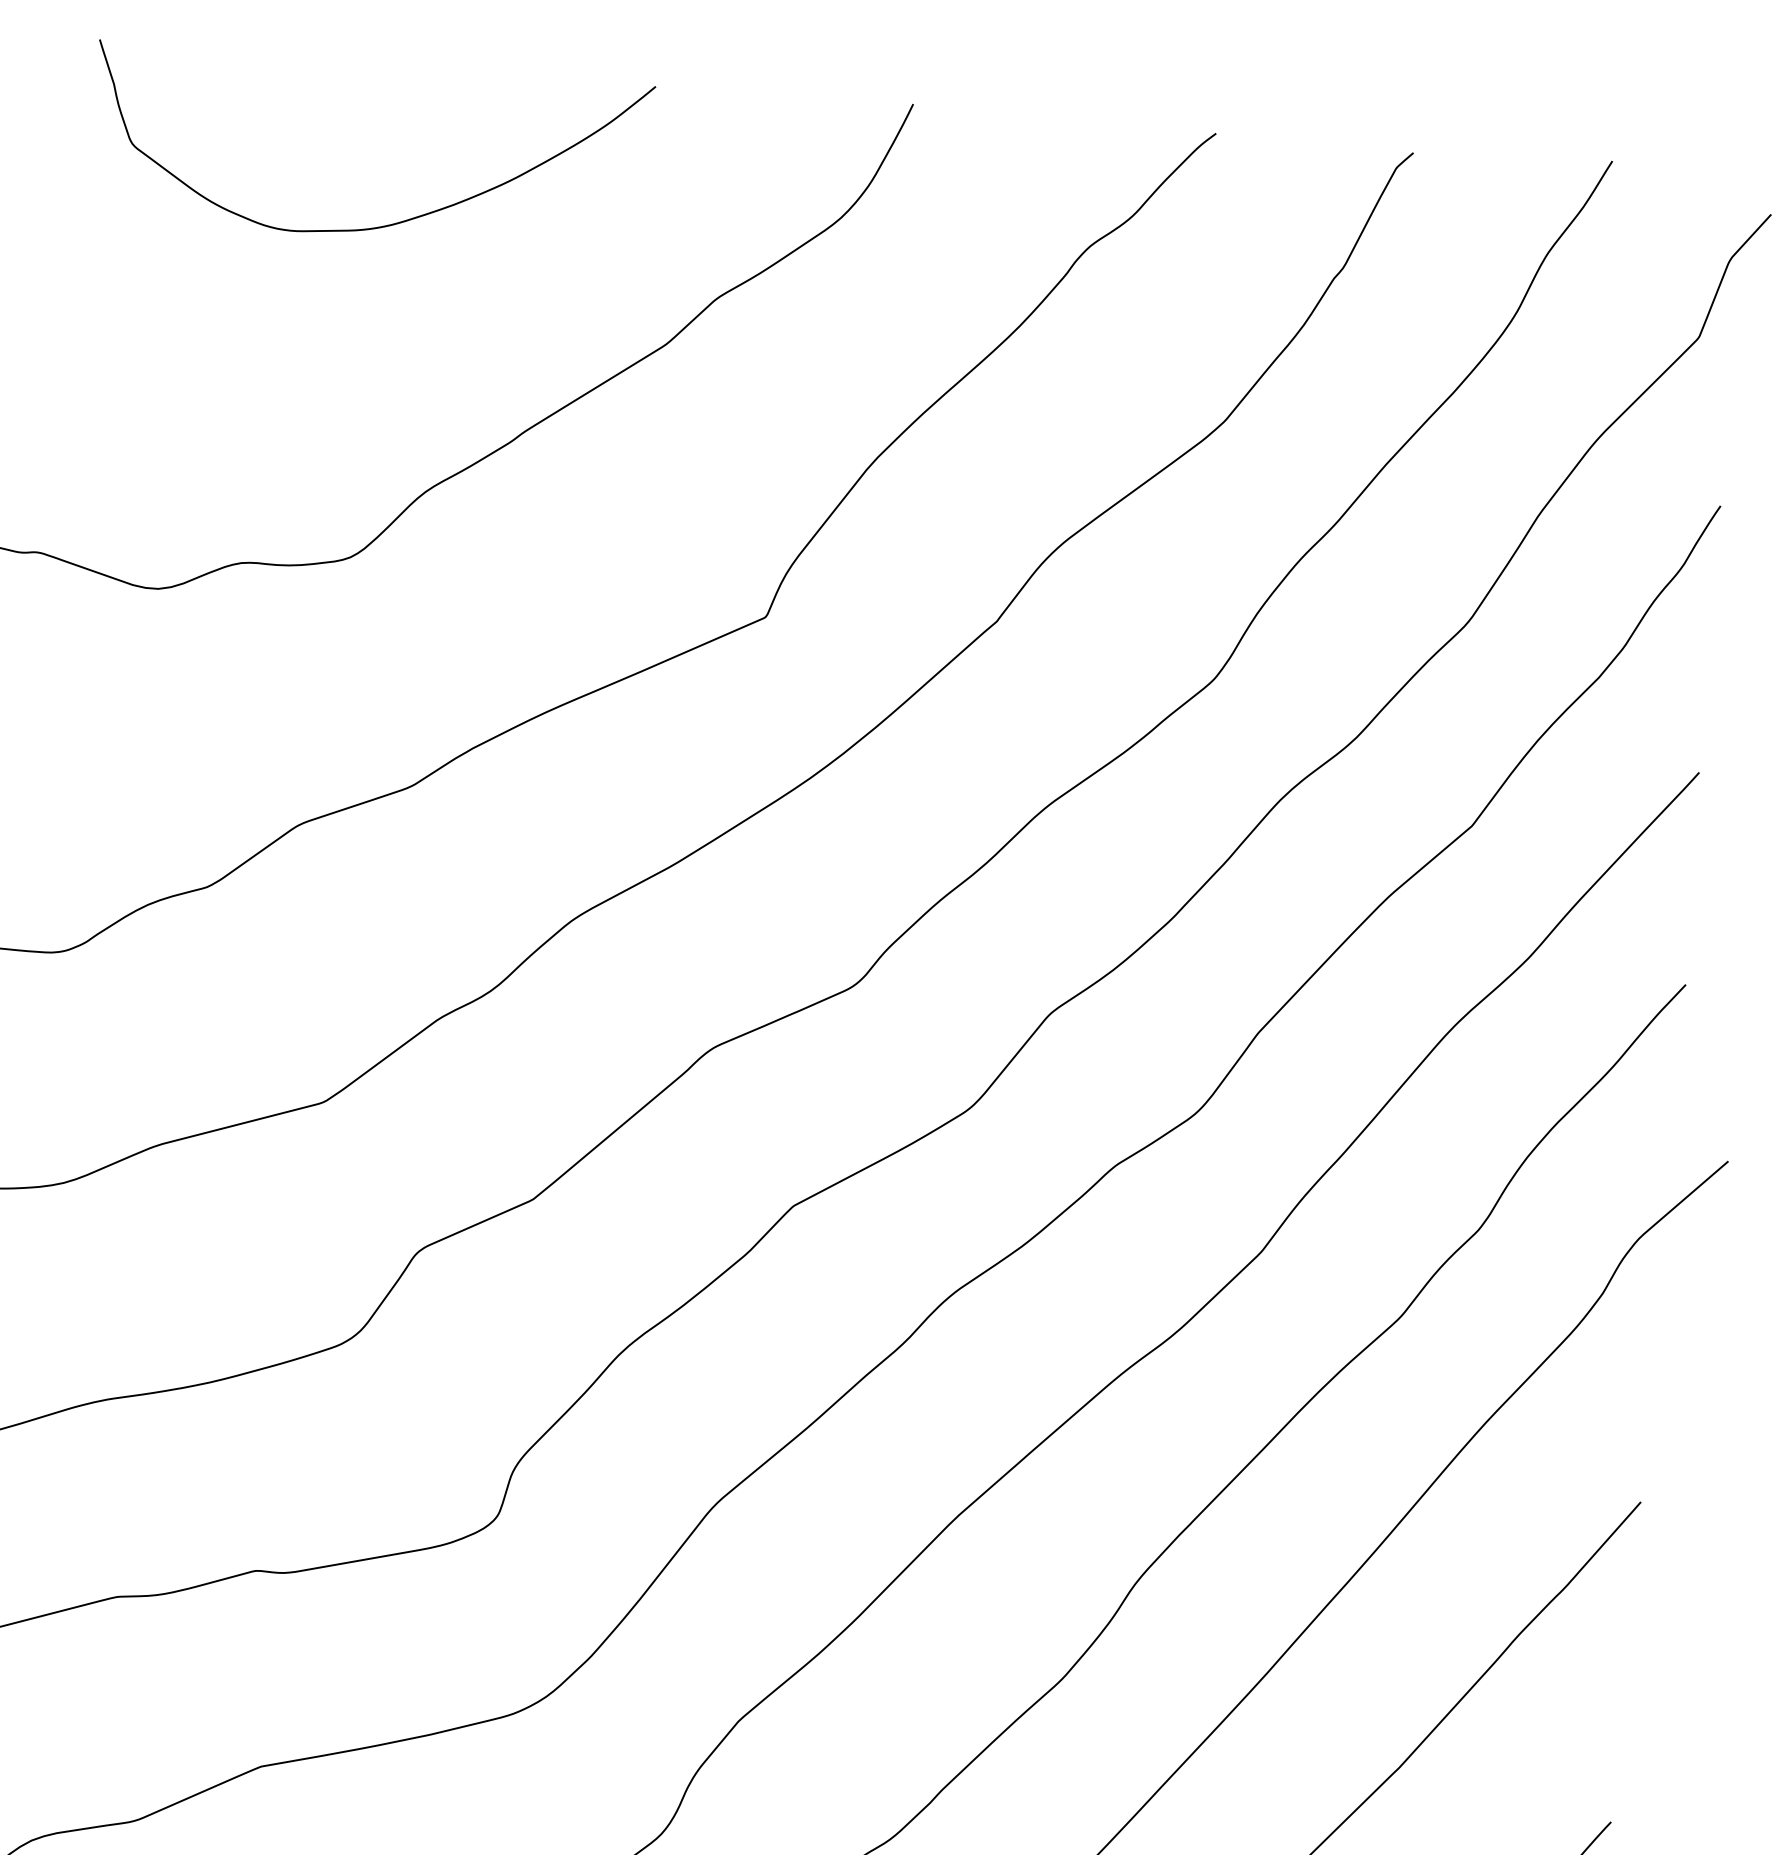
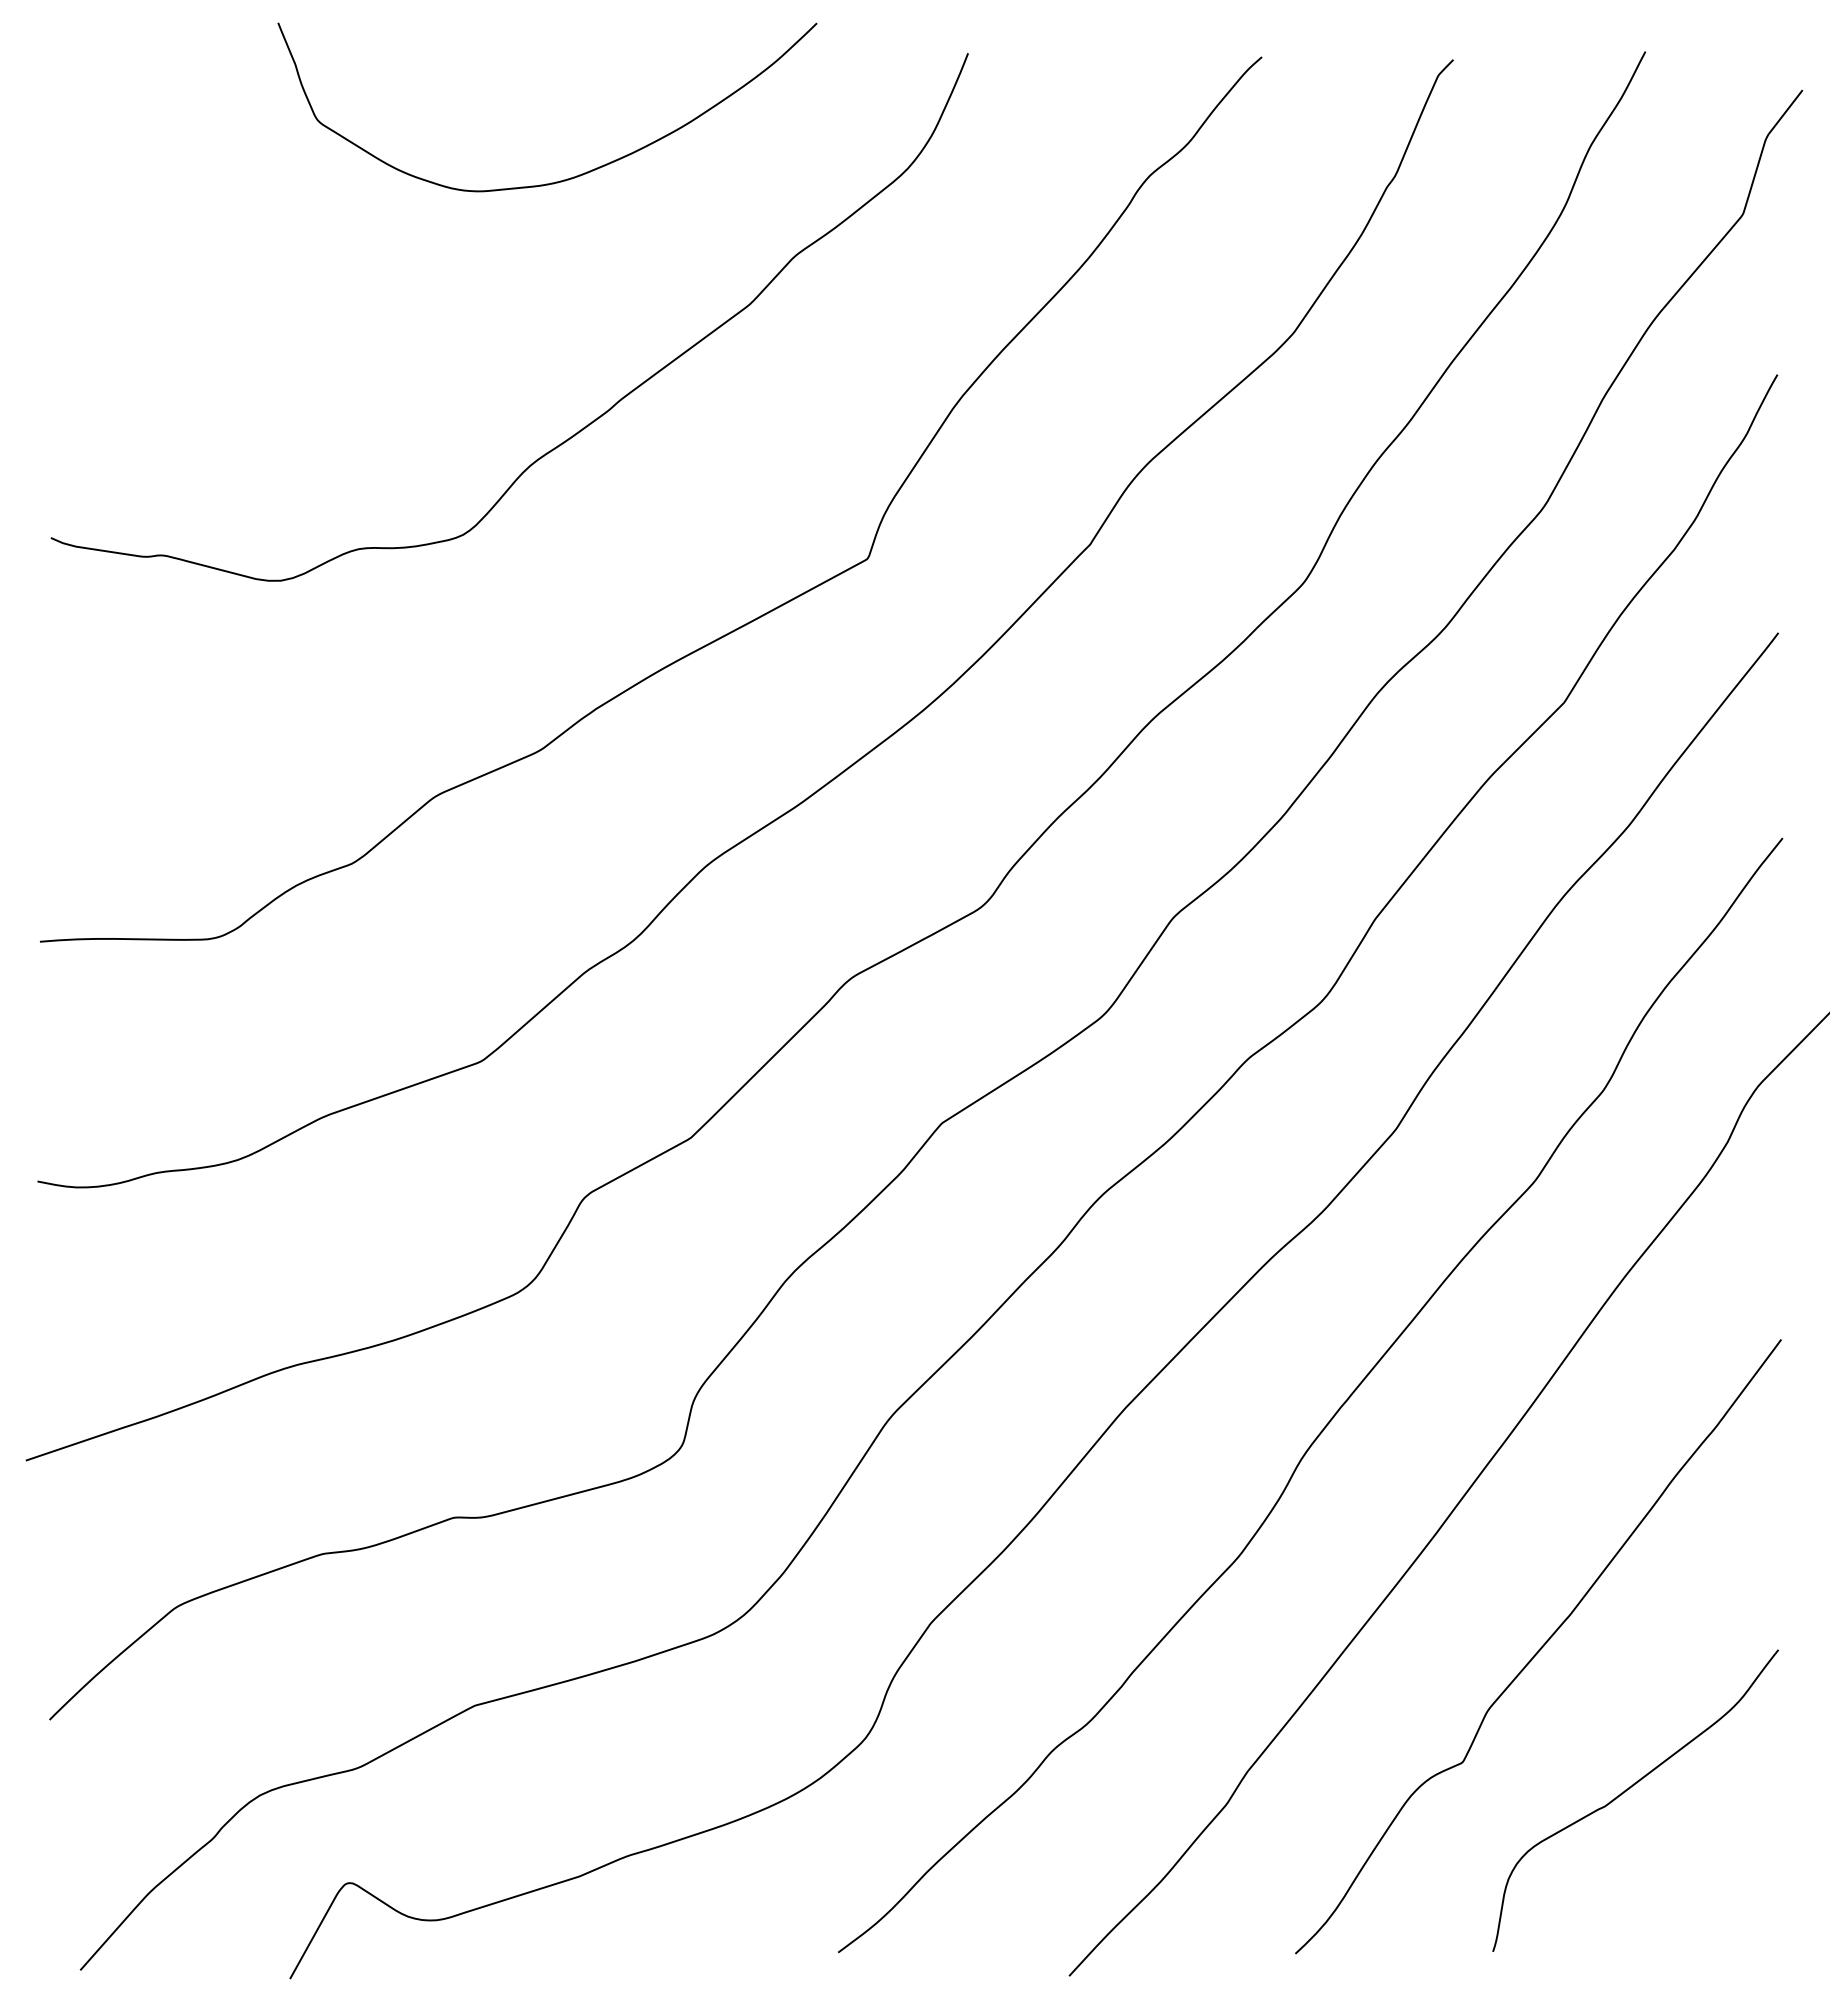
curve: (388, 224) -> (570, 177), moved

